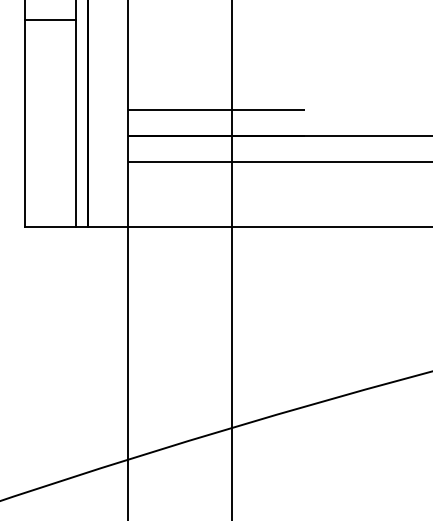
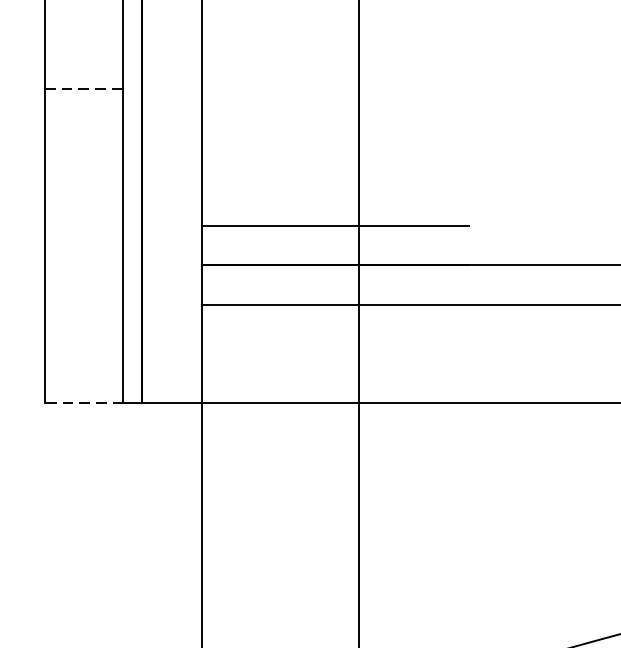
line: (50, 19) -> (83, 88), solid -> dashed
line: (50, 226) -> (83, 402), solid -> dashed

